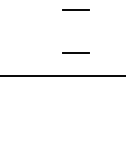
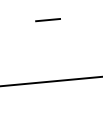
line: (75, 52) -> (51, 59), removed

